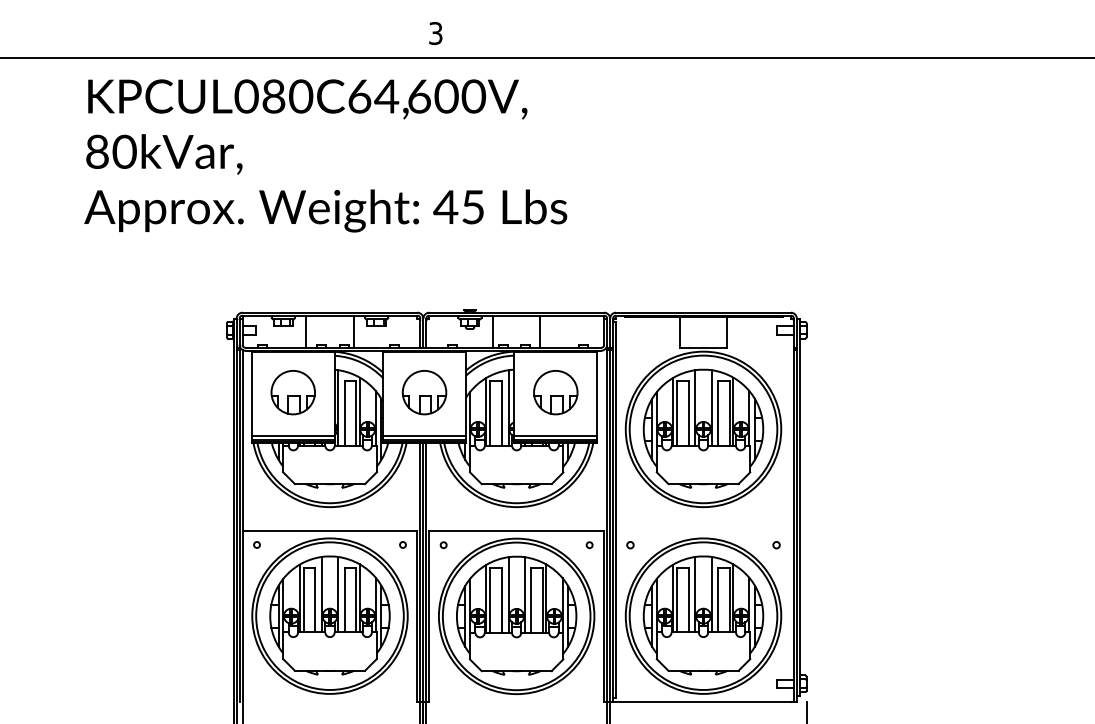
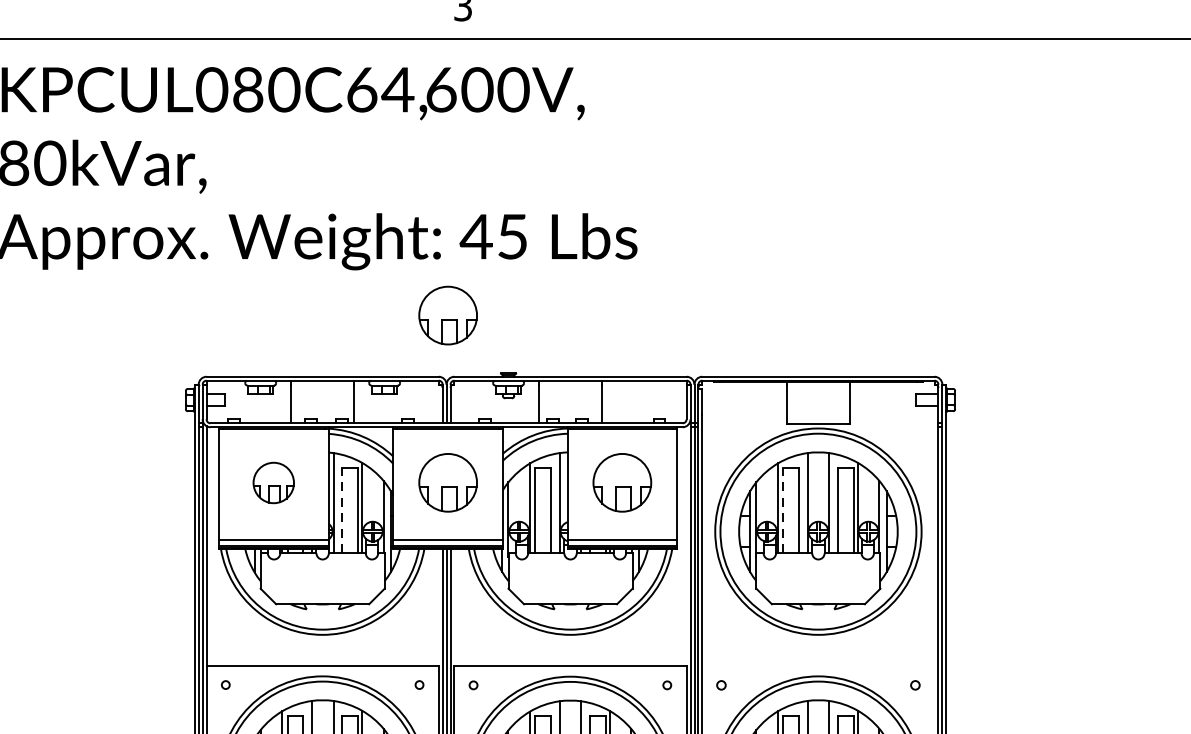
part: (424, 266) -> (448, 315), added
part: (292, 392) -> (272, 482), size x0.7
line: (344, 413) -> (341, 510), solid -> dashed
line: (677, 413) -> (783, 510), solid -> dashed

